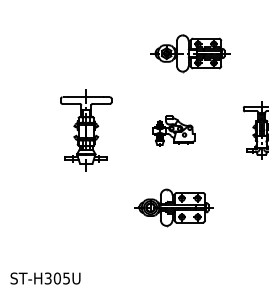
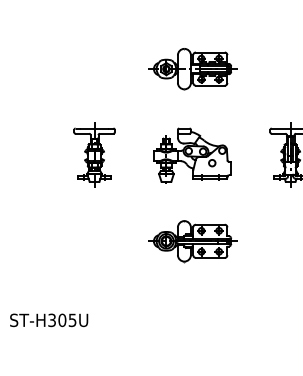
part: (190, 53) -> (192, 69), moved
part: (86, 130) -> (94, 154), size x0.71
part: (173, 130) -> (192, 155), size x1.67

